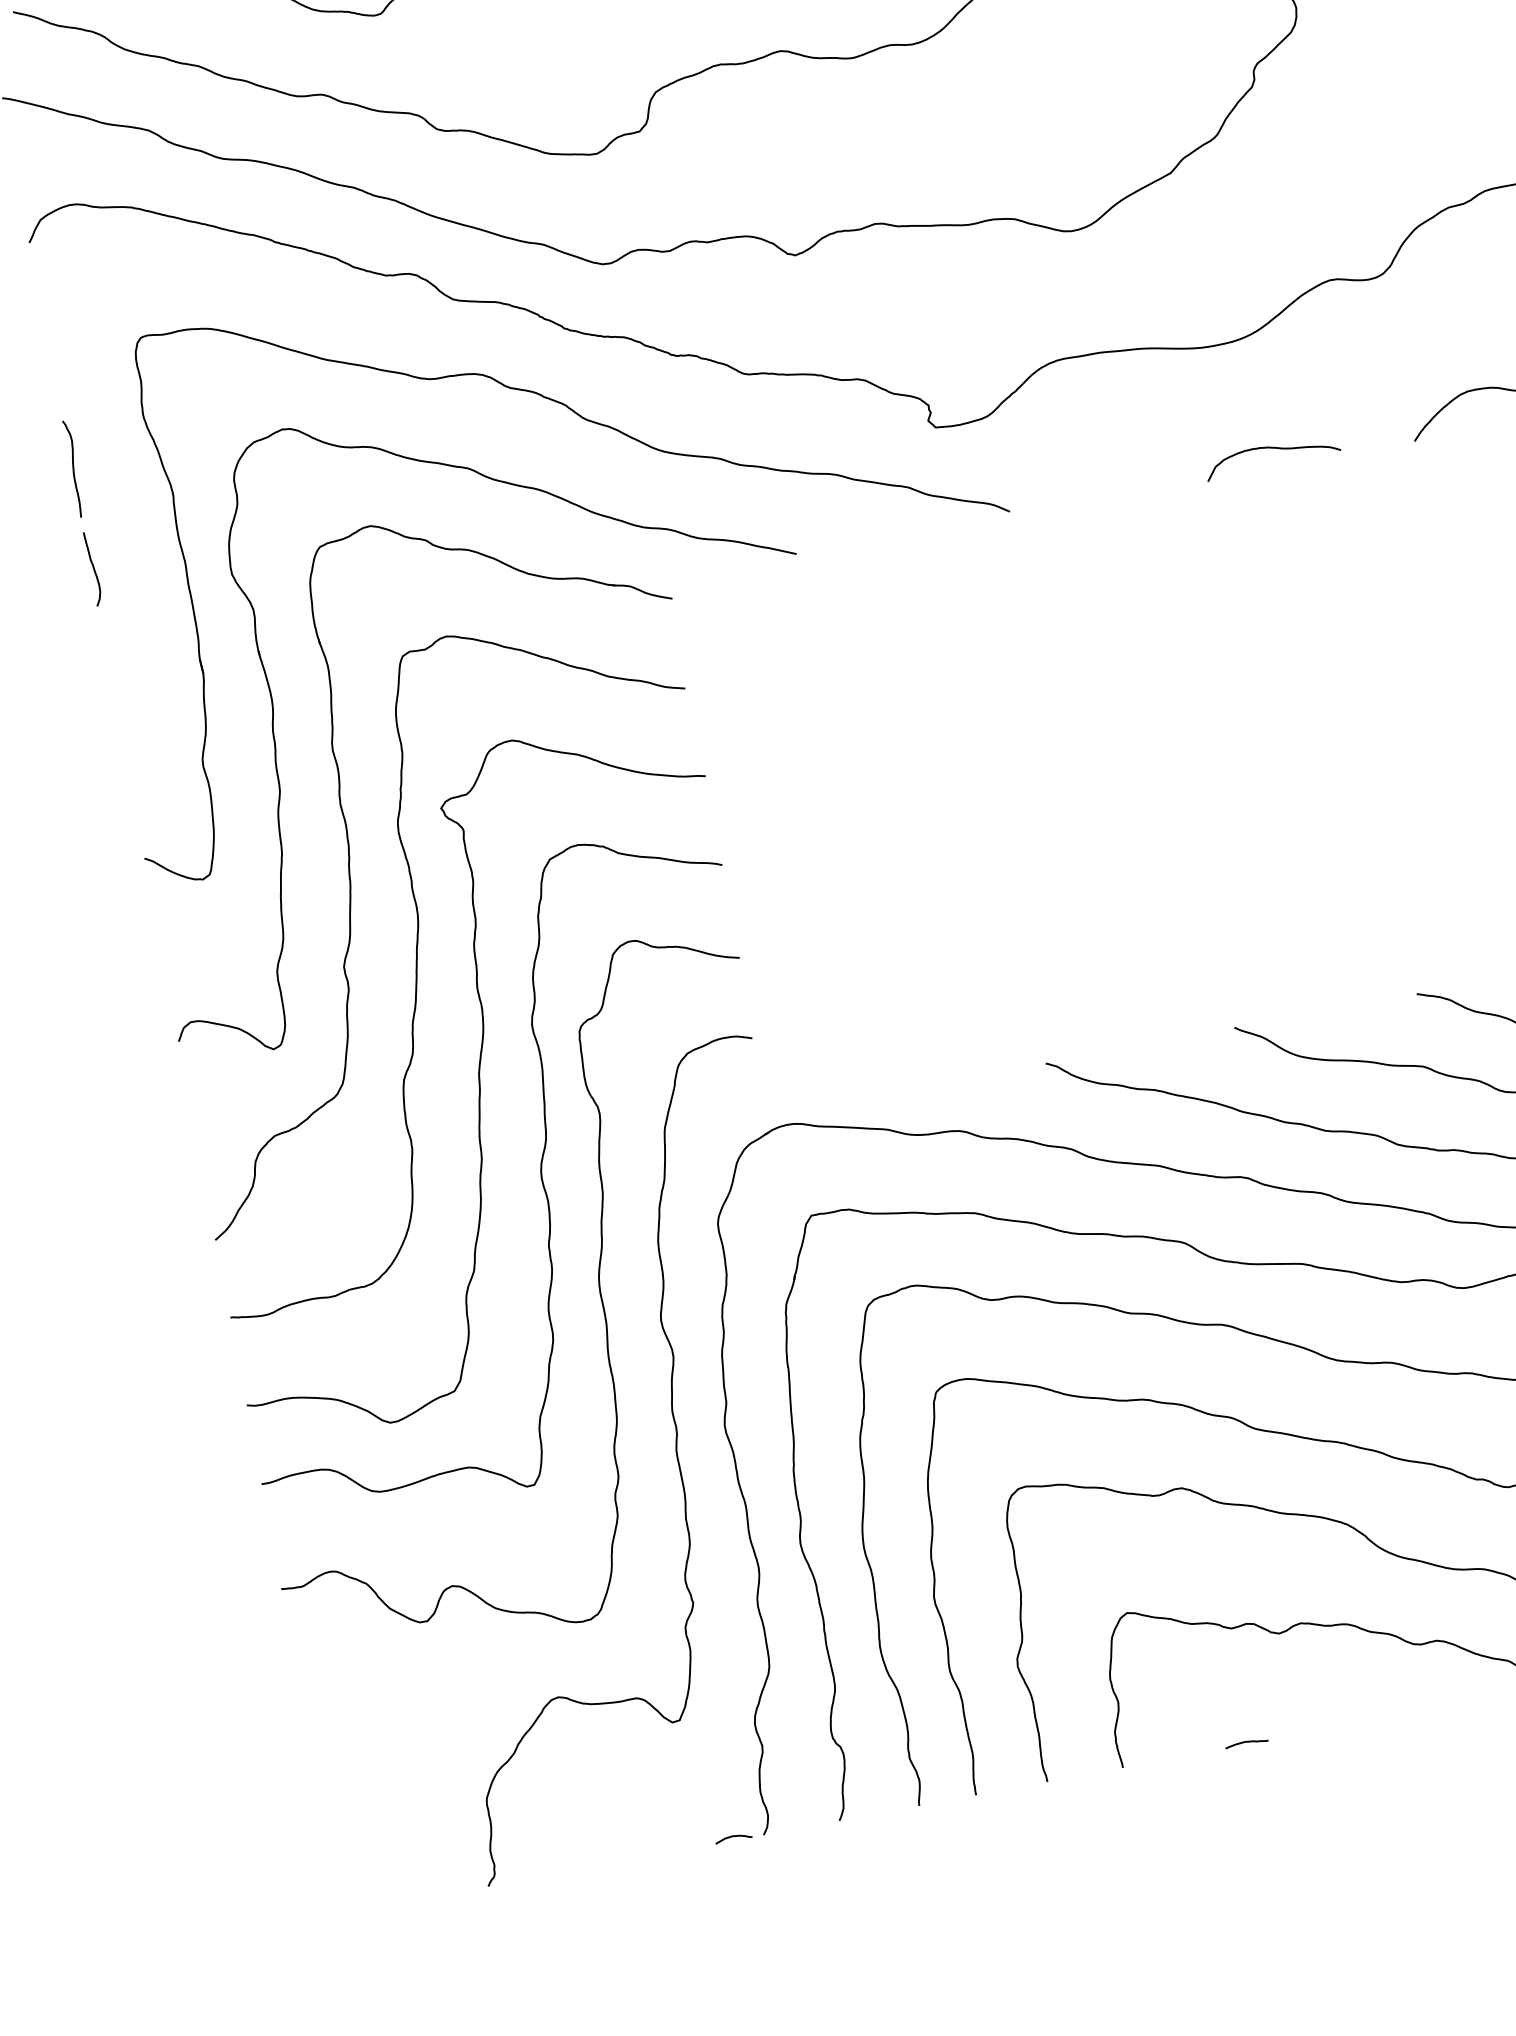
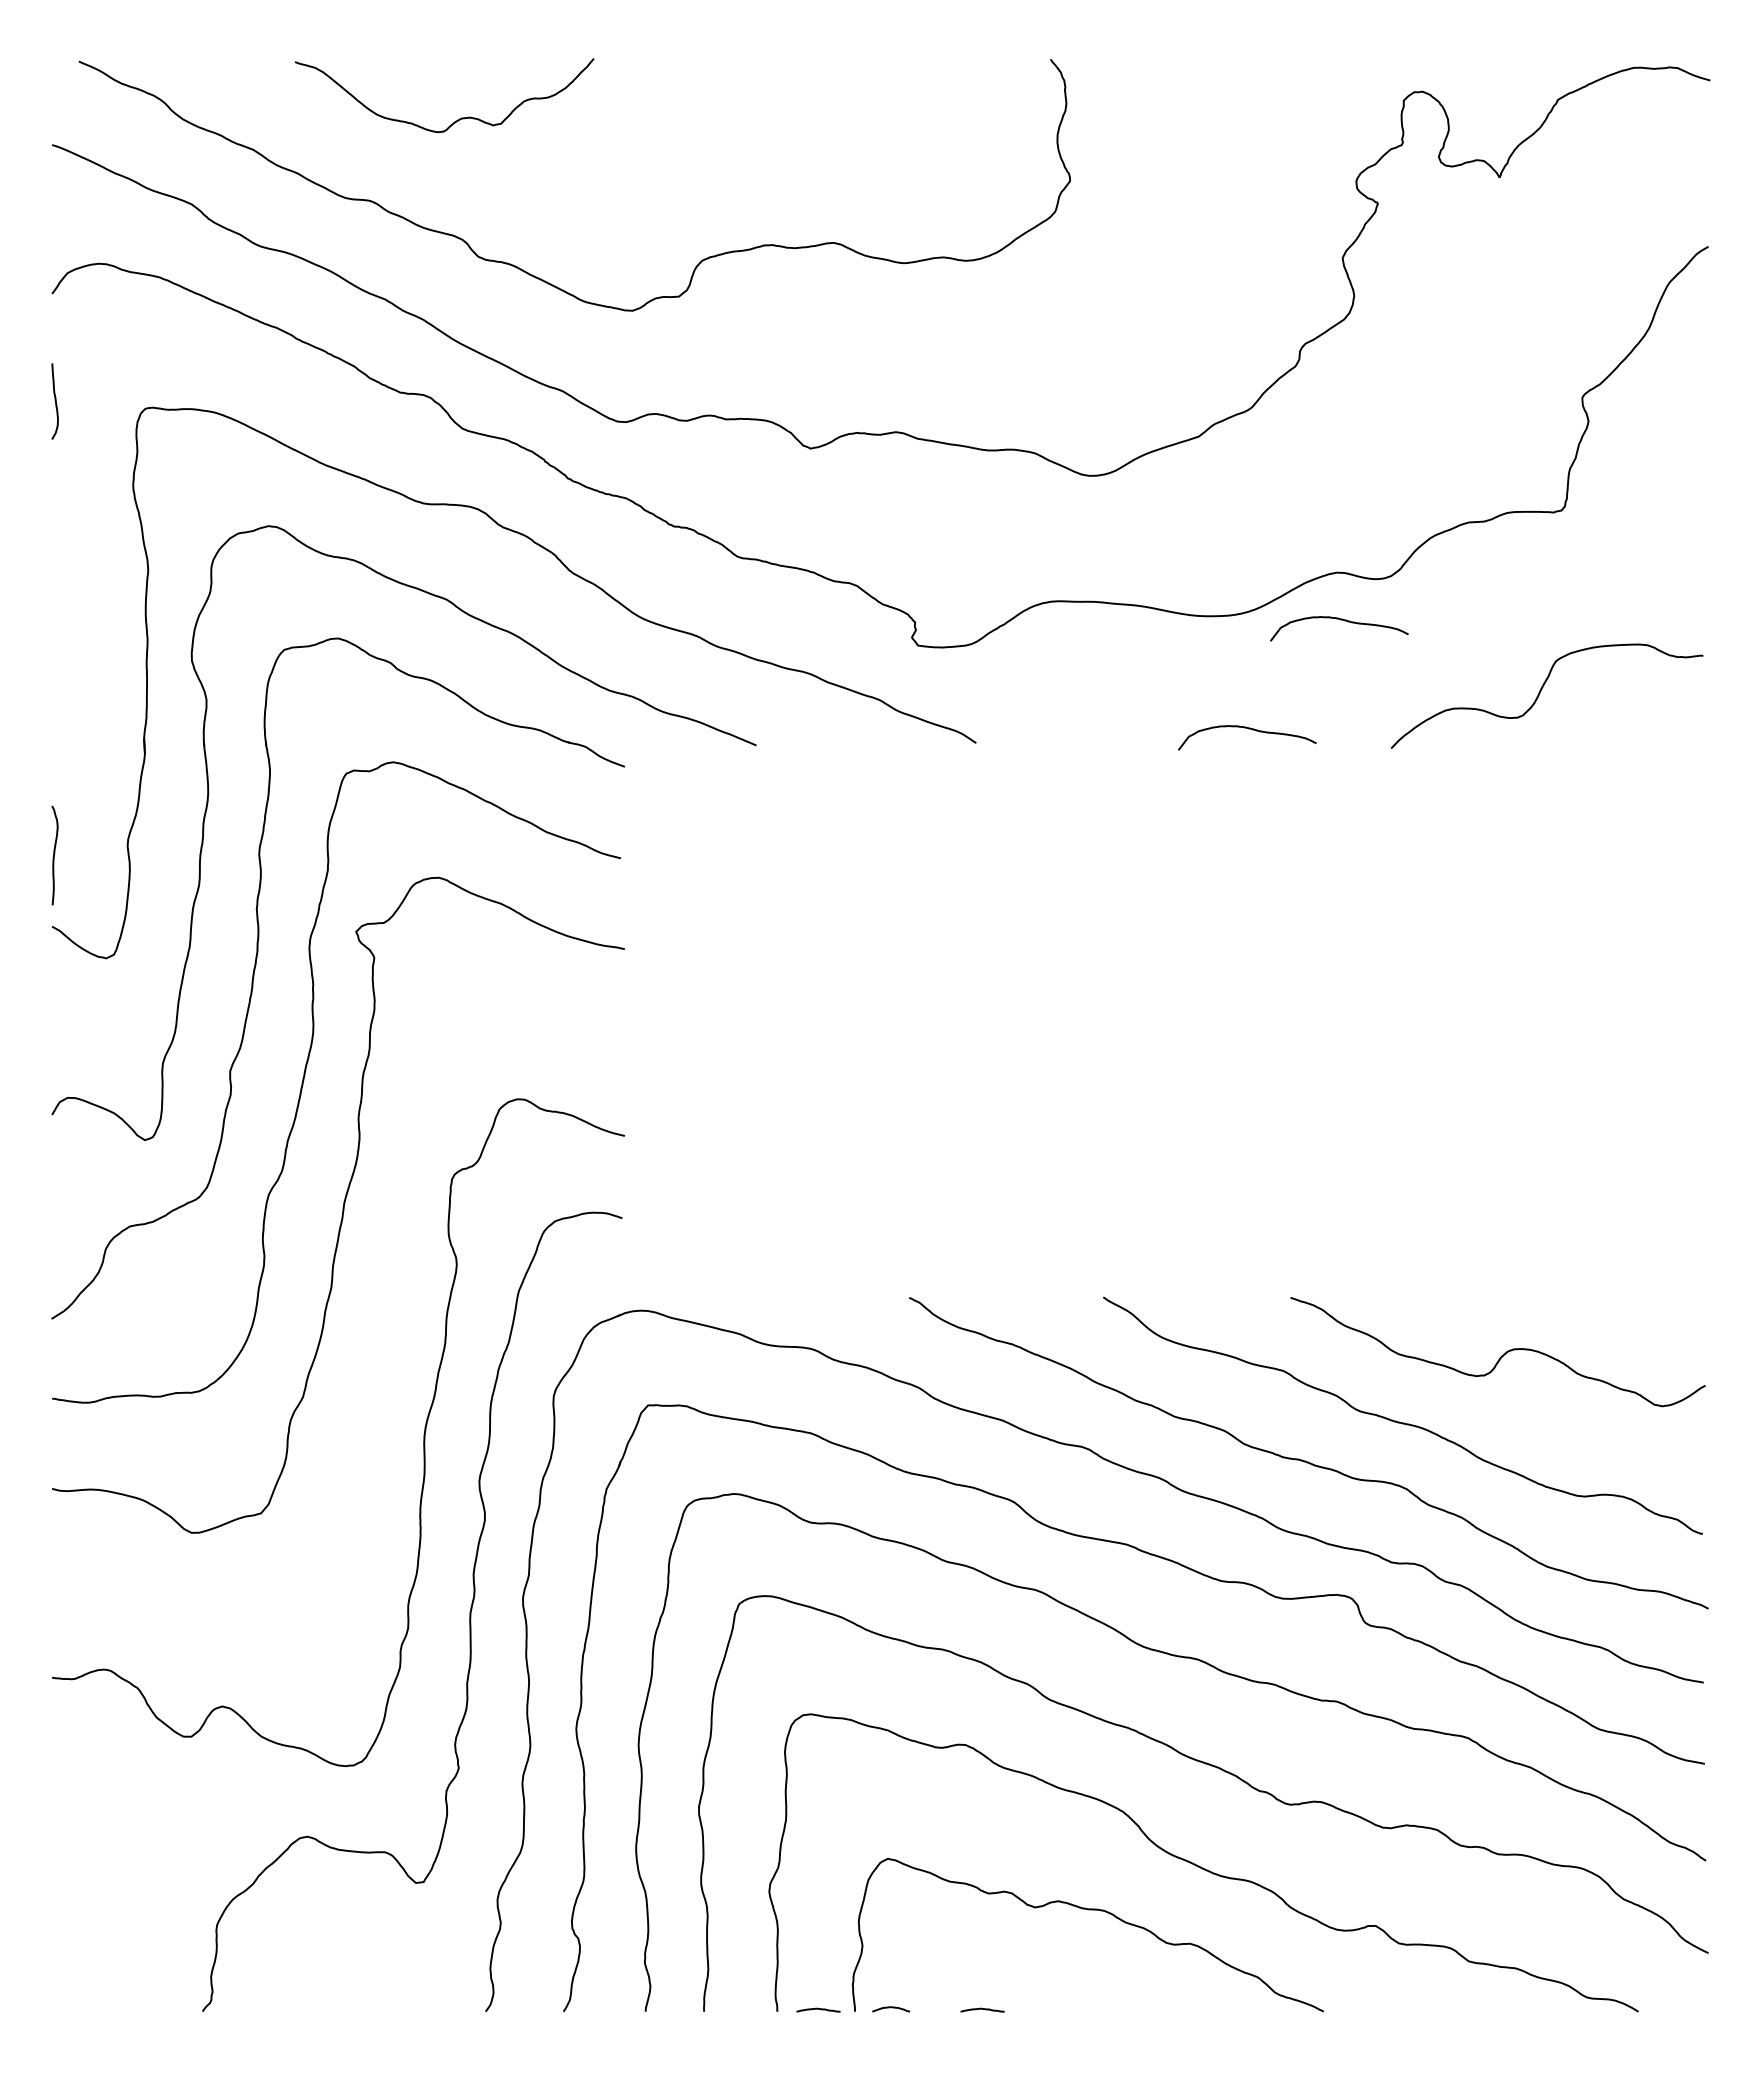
curve: (1341, 326) -> (1340, 620), added
curve: (73, 468) -> (54, 855), moved
curve: (92, 568) -> (54, 400), moved
curve: (539, 1172) -> (386, 1312), removed
curve: (1087, 1772) -> (818, 2009), added
curve: (733, 1837) -> (891, 2008), moved

